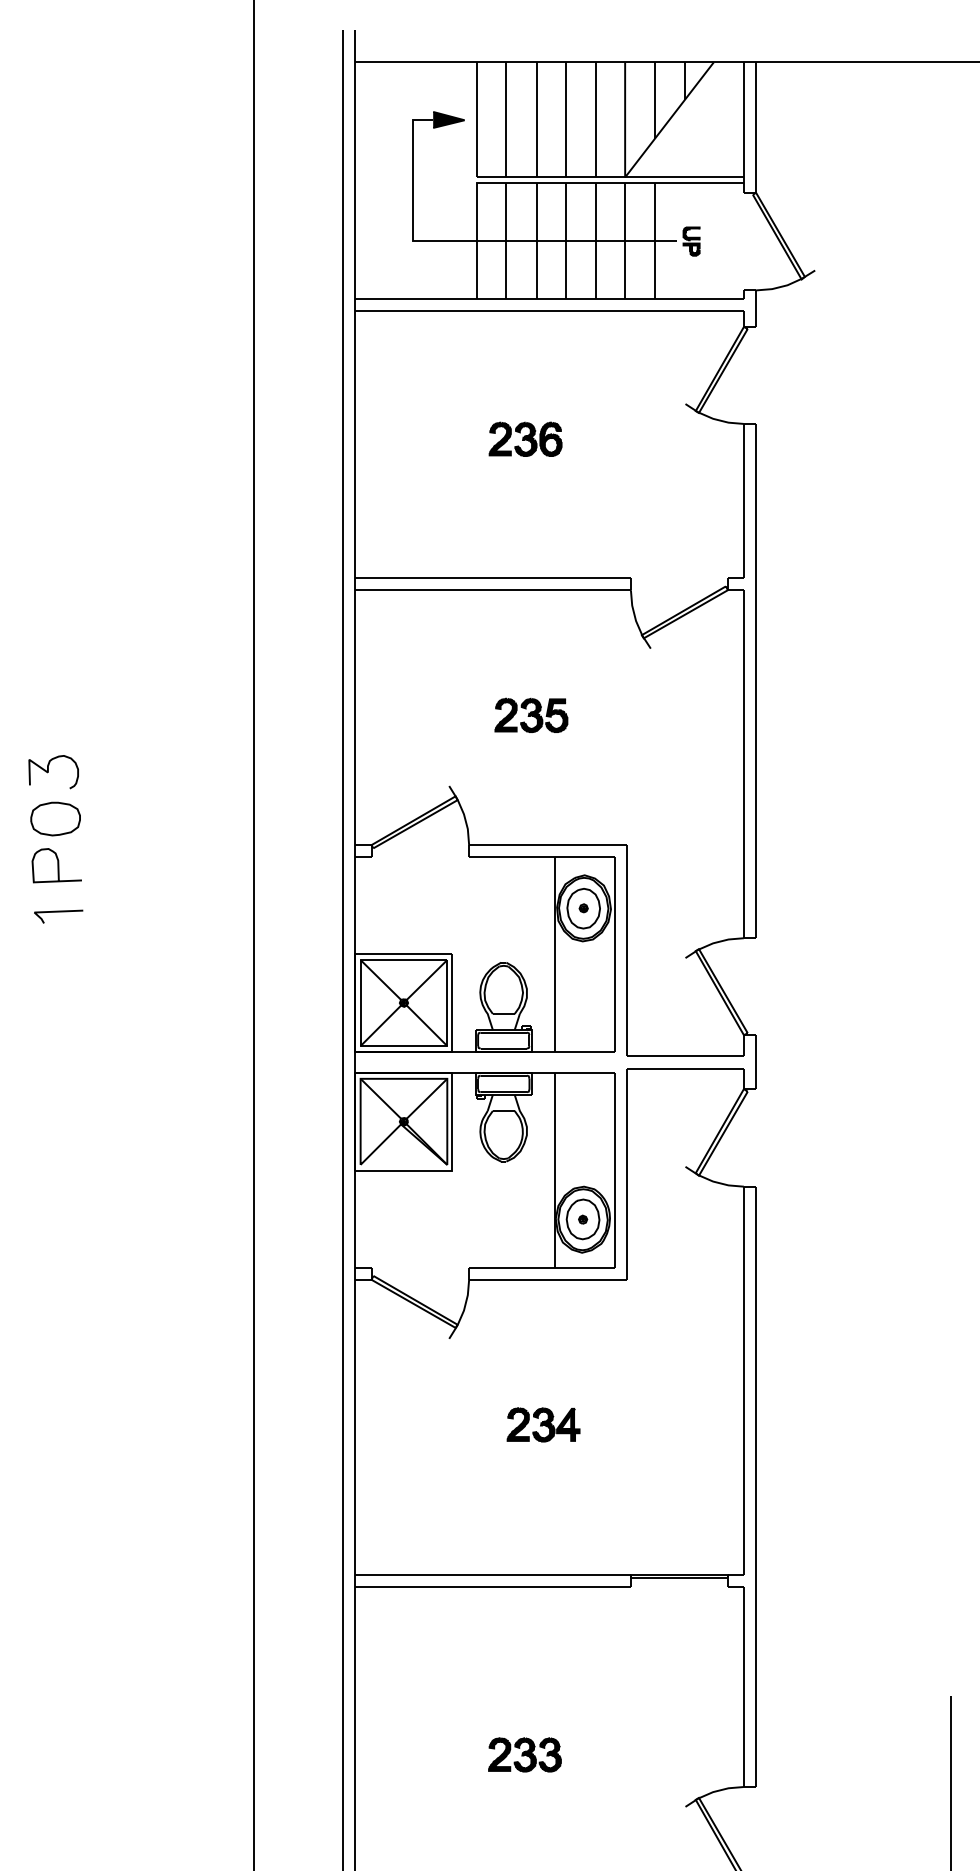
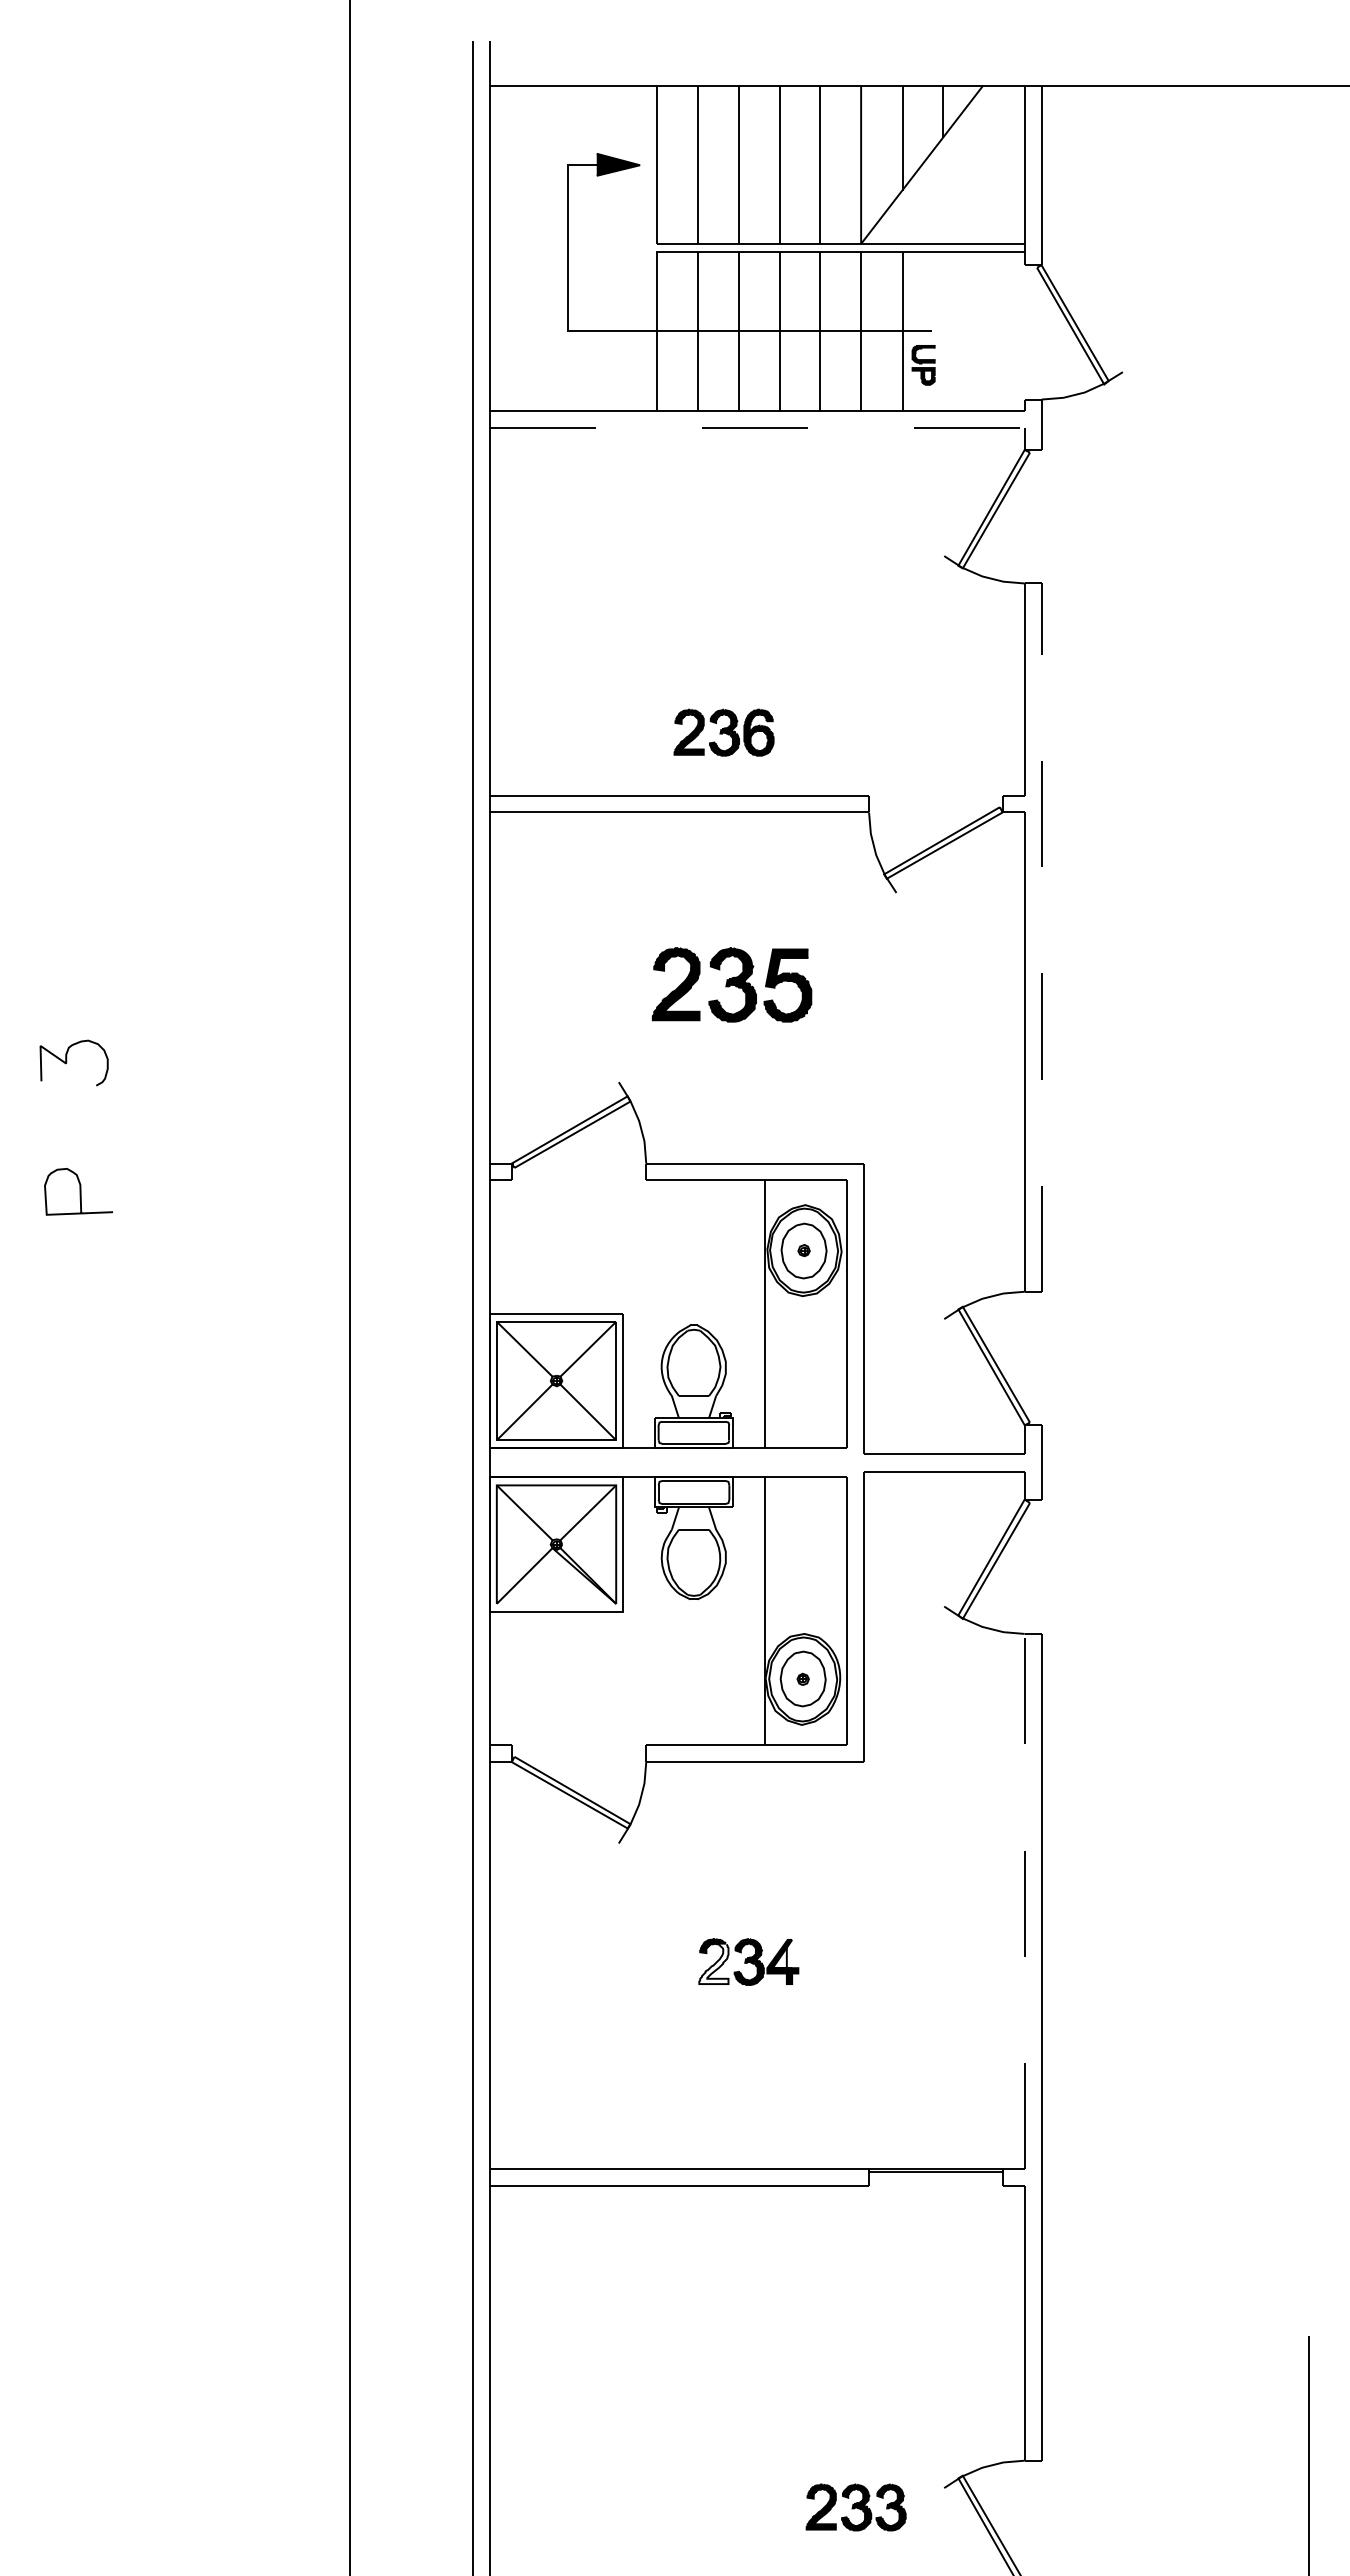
part: (691, 241) -> (923, 365), moved
line: (549, 310) -> (757, 427), solid -> dashed
part: (525, 439) -> (723, 732), moved
line: (756, 681) -> (1041, 937), solid -> dashed
part: (531, 715) -> (731, 984), size x1.6
part: (55, 818) -> (76, 1127), removed
line: (56, 912) -> (78, 1256), removed
line: (743, 1380) -> (1024, 1900), solid -> dashed
fill: (568, 1418) -> (782, 1953), removed
fill: (517, 1425) -> (713, 1963), removed
part: (524, 1754) -> (855, 2507), moved

